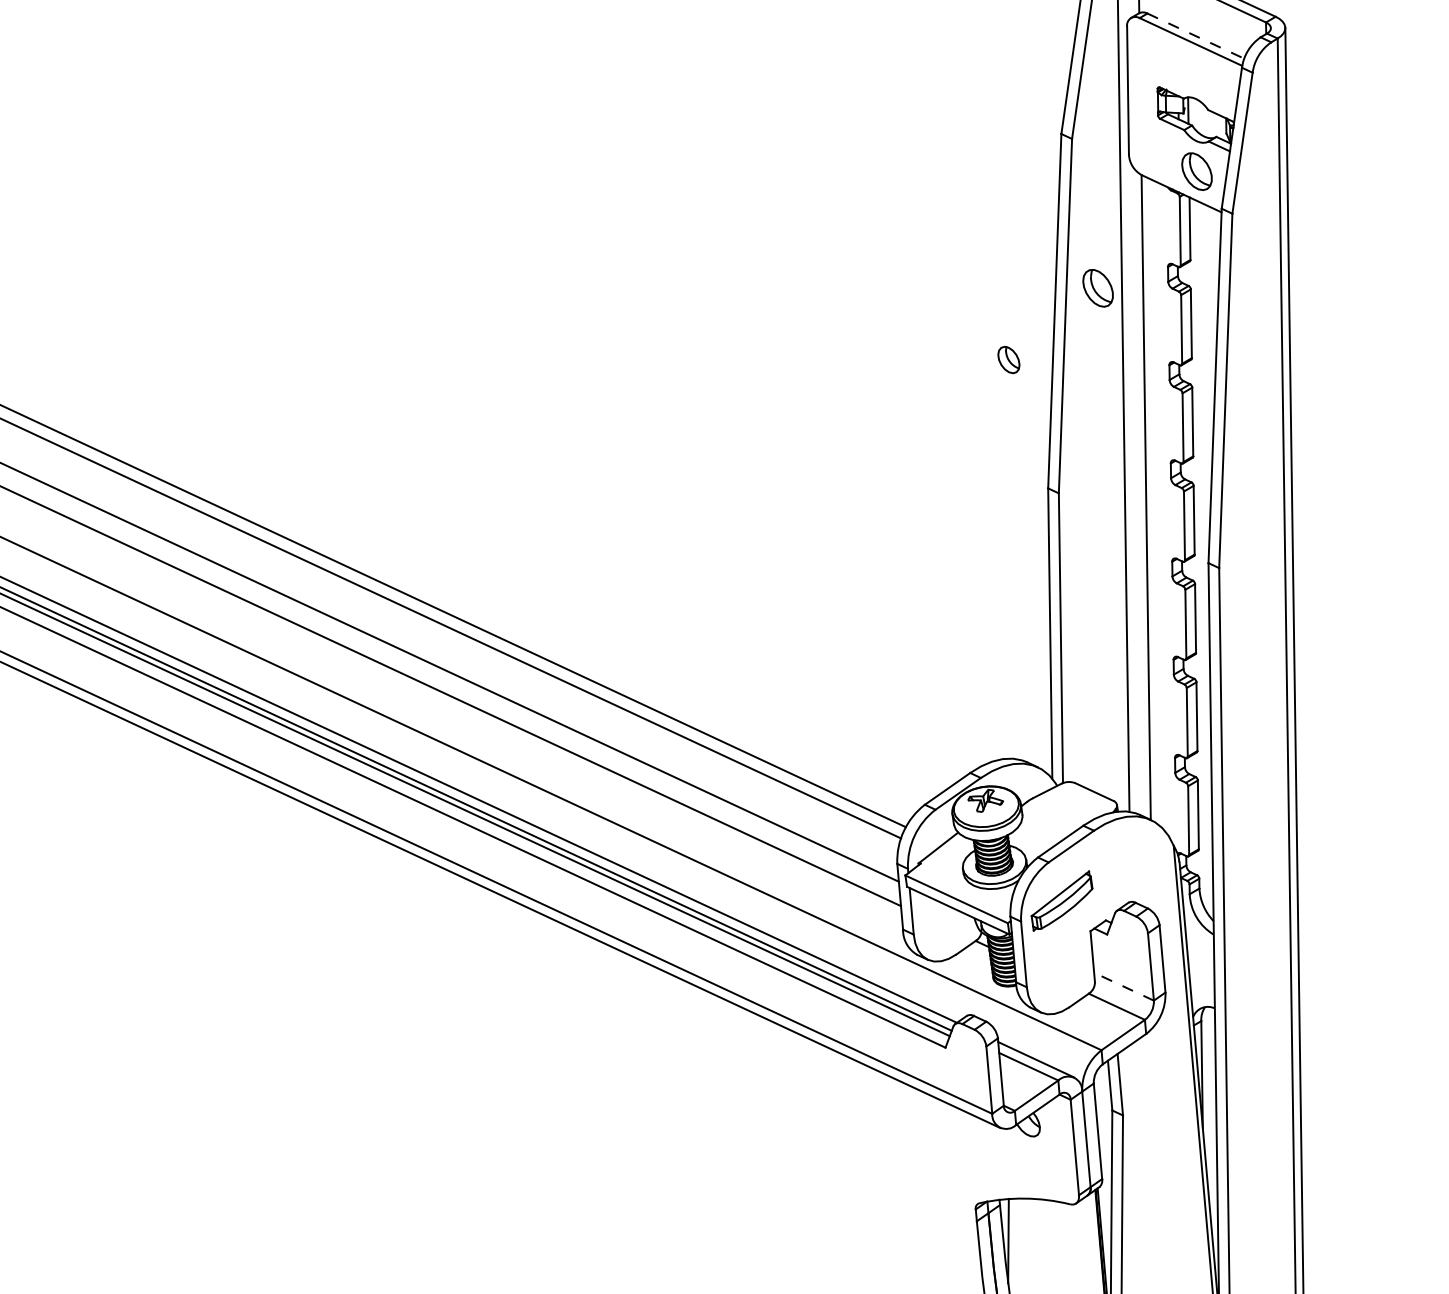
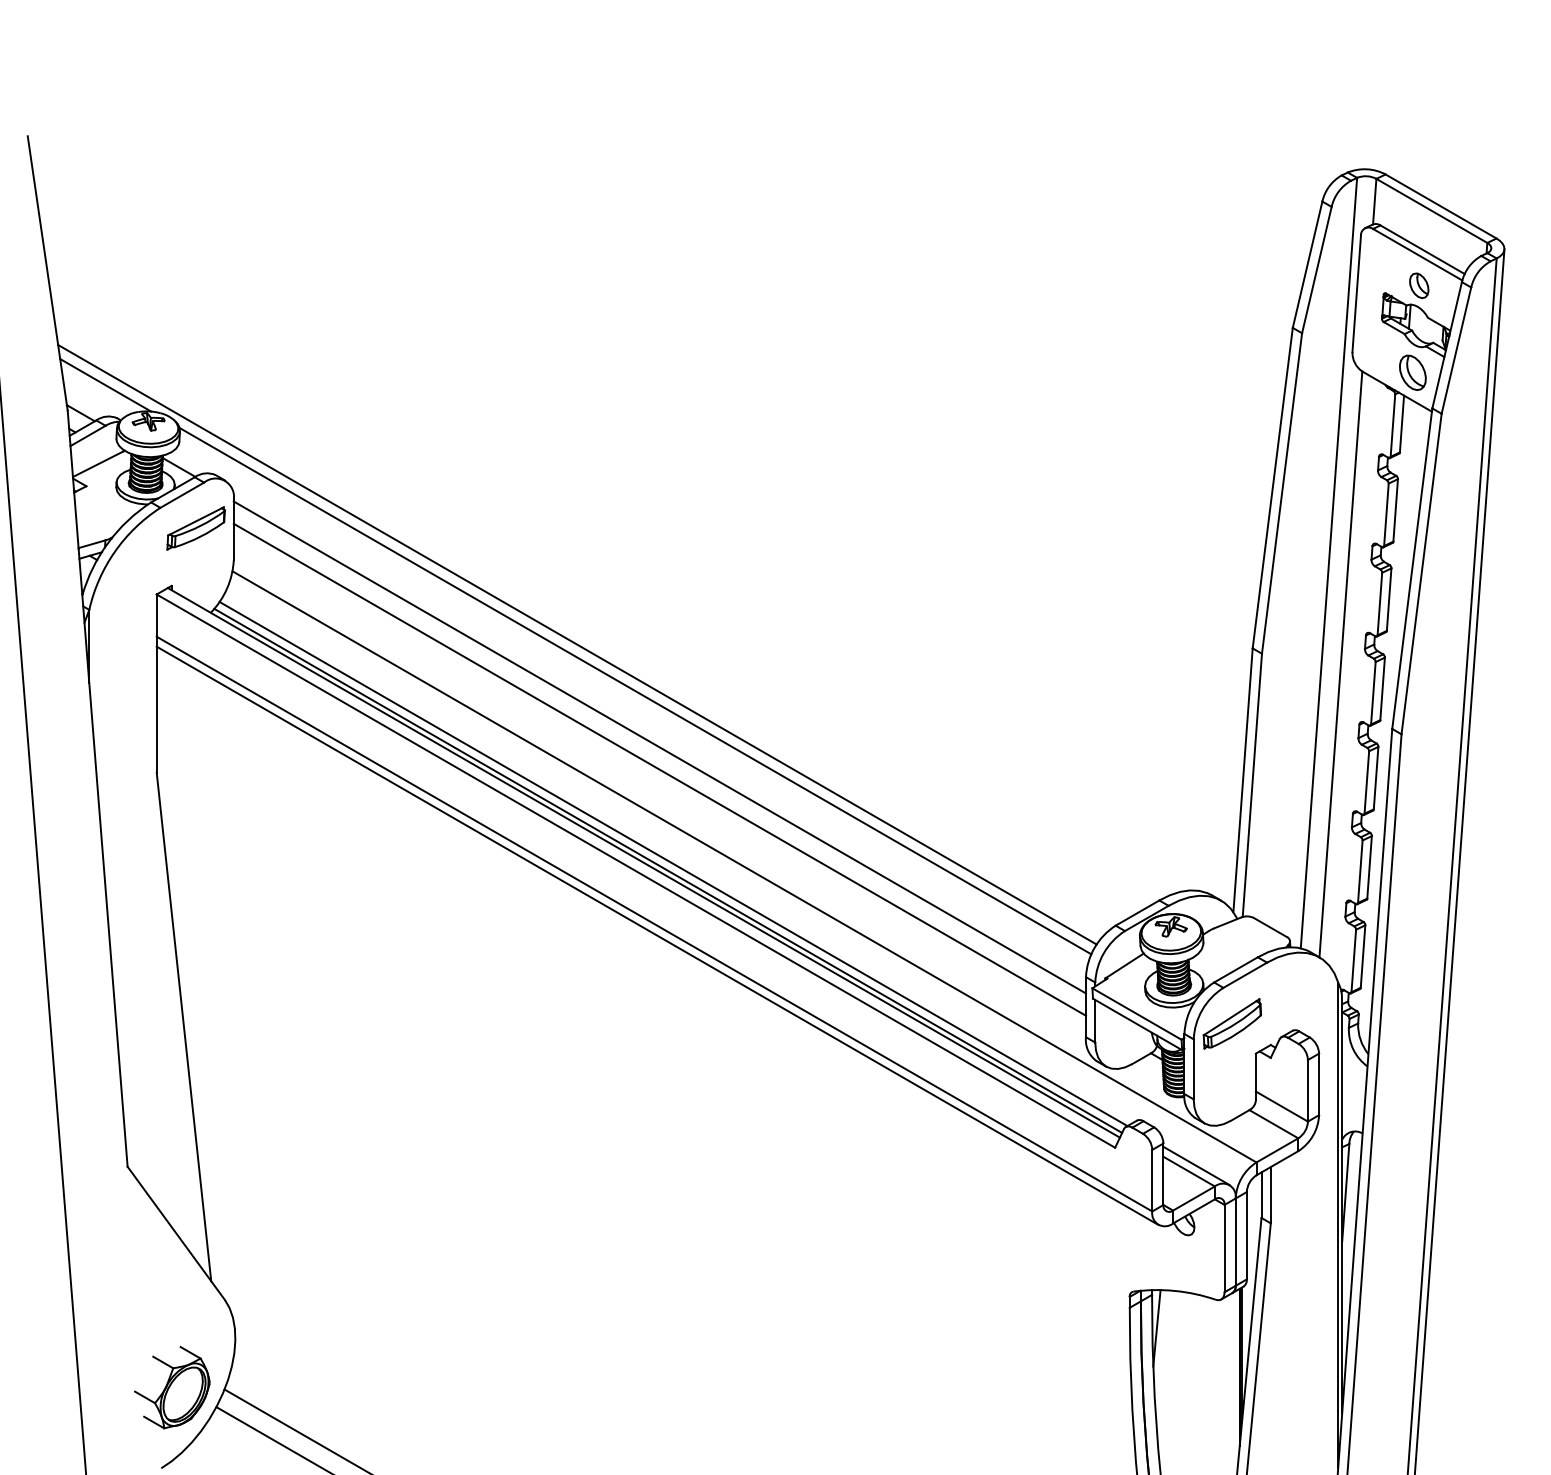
line: (1195, 35) -> (1422, 249), dashed -> solid
part: (1097, 287) -> (1313, 470), removed
part: (1009, 359) -> (1419, 285), moved
line: (1123, 986) -> (1281, 1106), dashed -> solid

